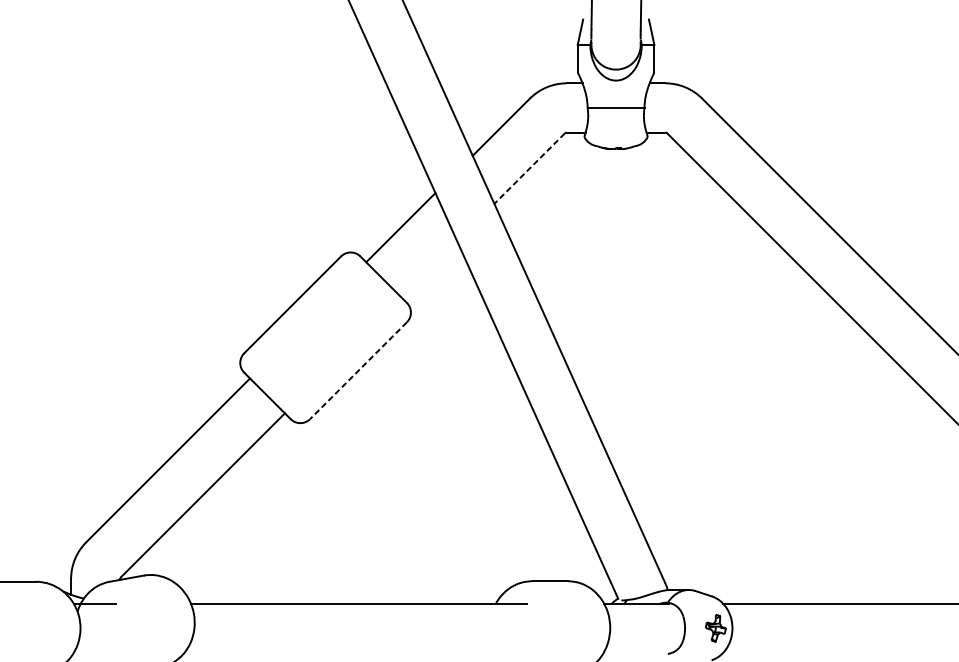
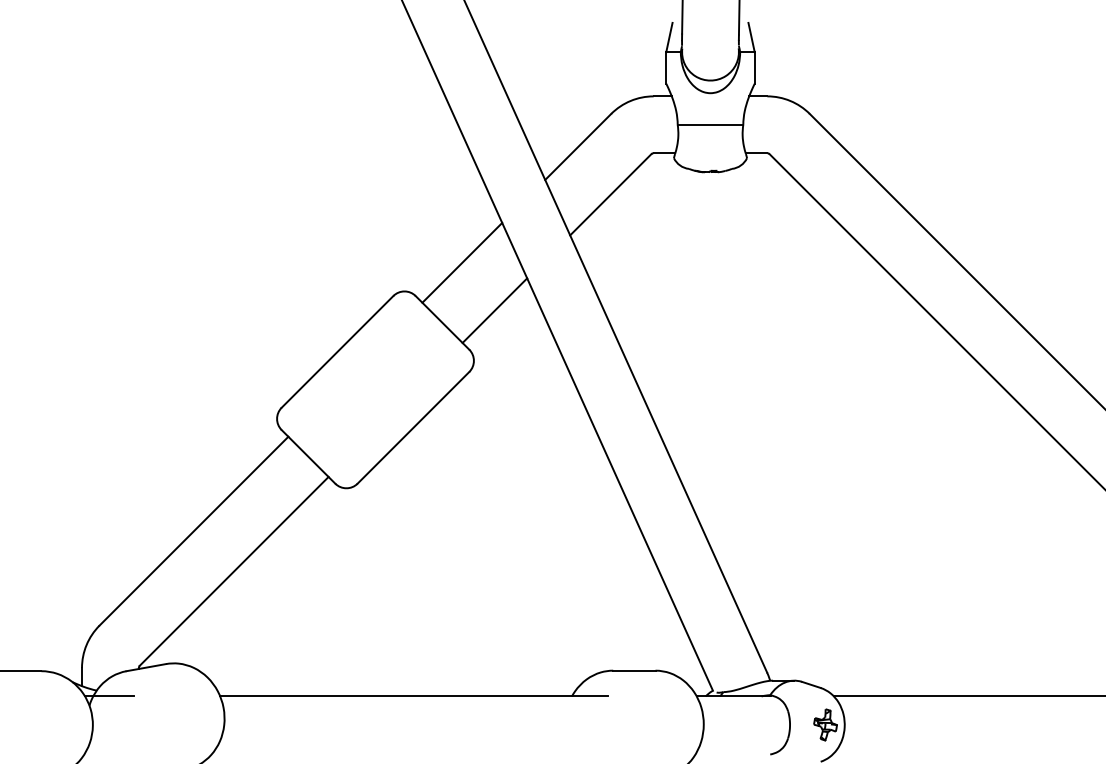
line: (529, 169) -> (610, 195), dashed -> solid
line: (428, 269) -> (494, 310), added
line: (358, 370) -> (413, 427), dashed -> solid

